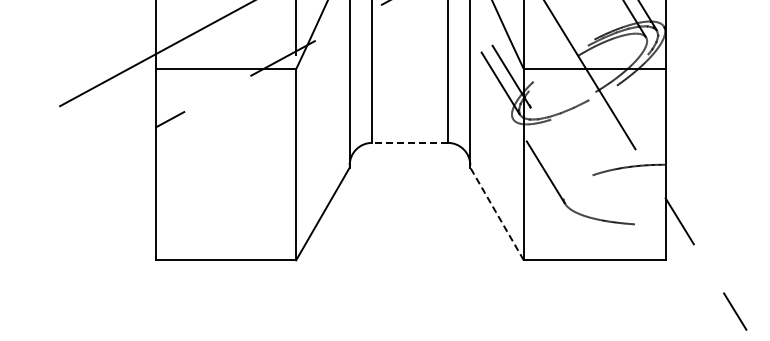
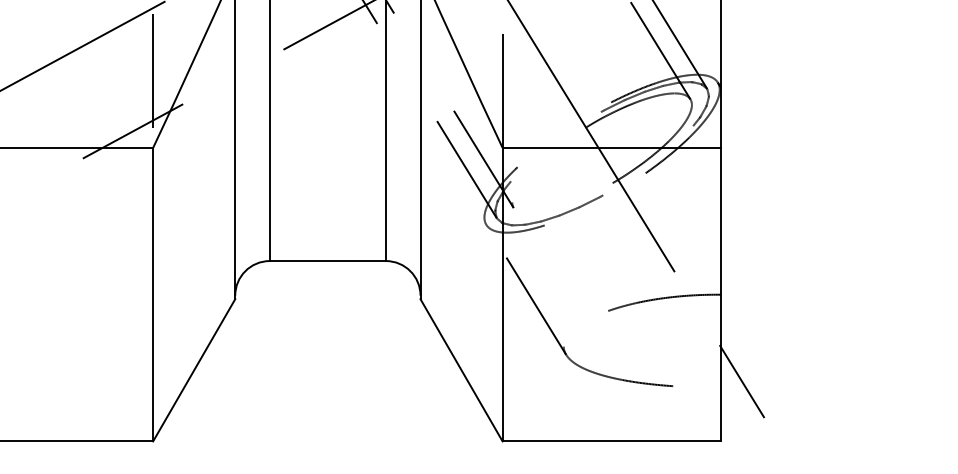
line: (410, 142) -> (328, 260), dashed -> solid
line: (496, 213) -> (460, 369), dashed -> solid

